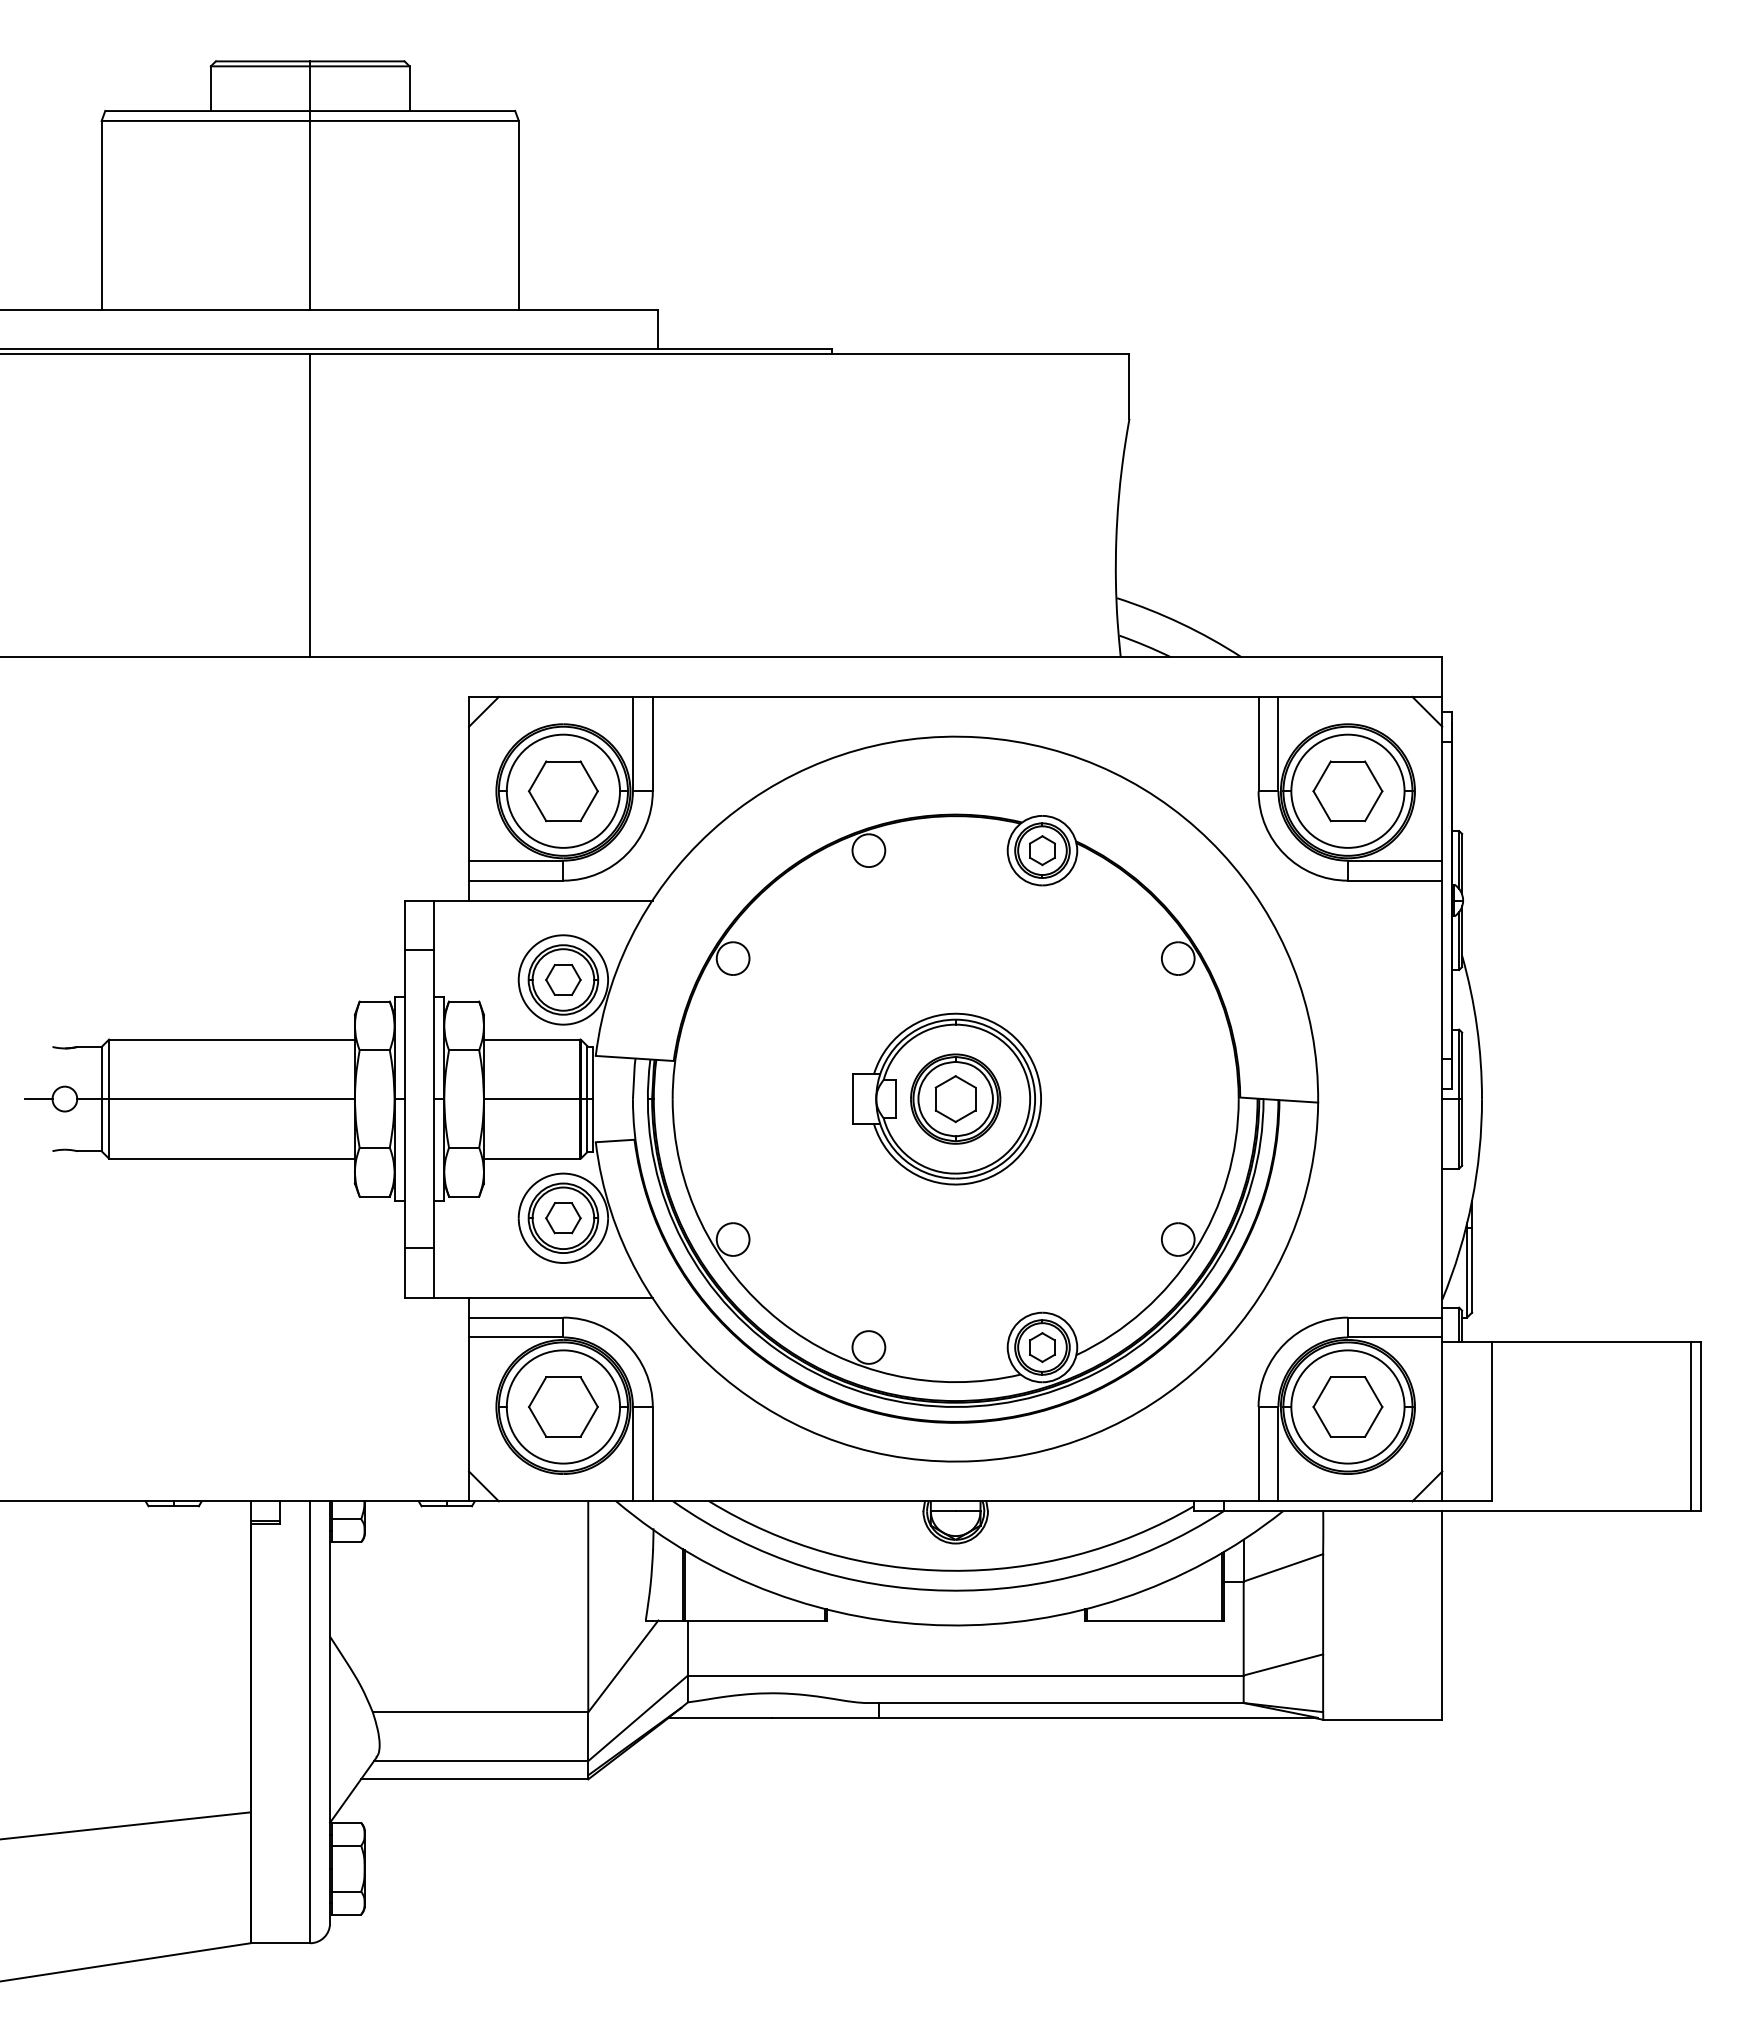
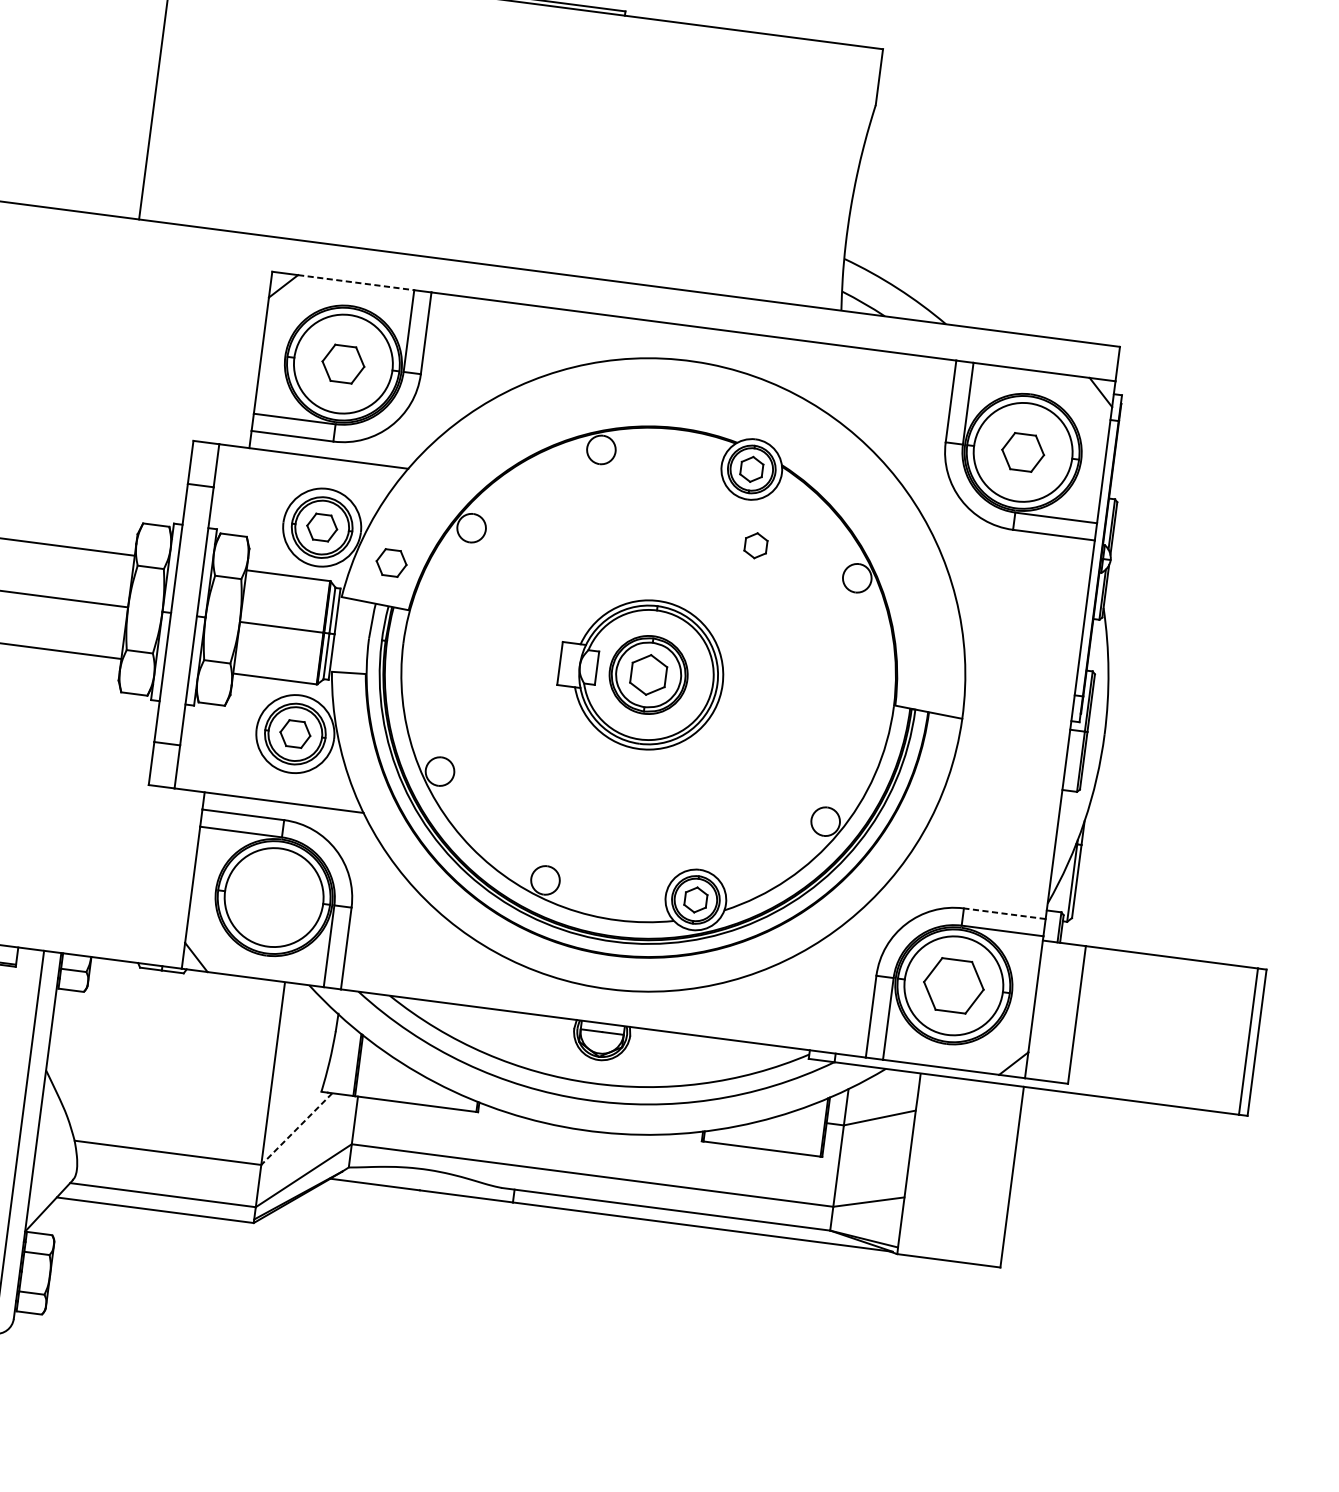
line: (566, 696) -> (356, 282), solid -> dashed
part: (563, 791) -> (343, 364), size x0.7
part: (1347, 791) -> (1022, 452), size x0.7
part: (1058, 936) -> (756, 545), added
part: (647, 1009) -> (391, 562), added
line: (1394, 1317) -> (1004, 913), solid -> dashed
part: (563, 1406) -> (274, 897), removed
line: (623, 1666) -> (296, 1129), solid -> dashed

